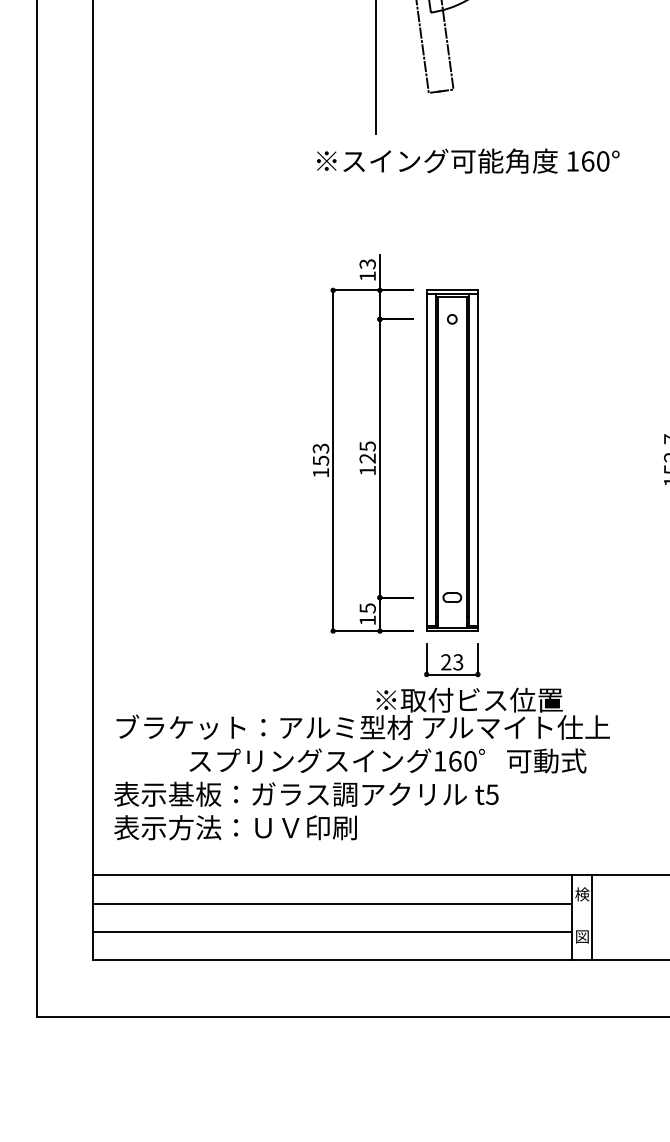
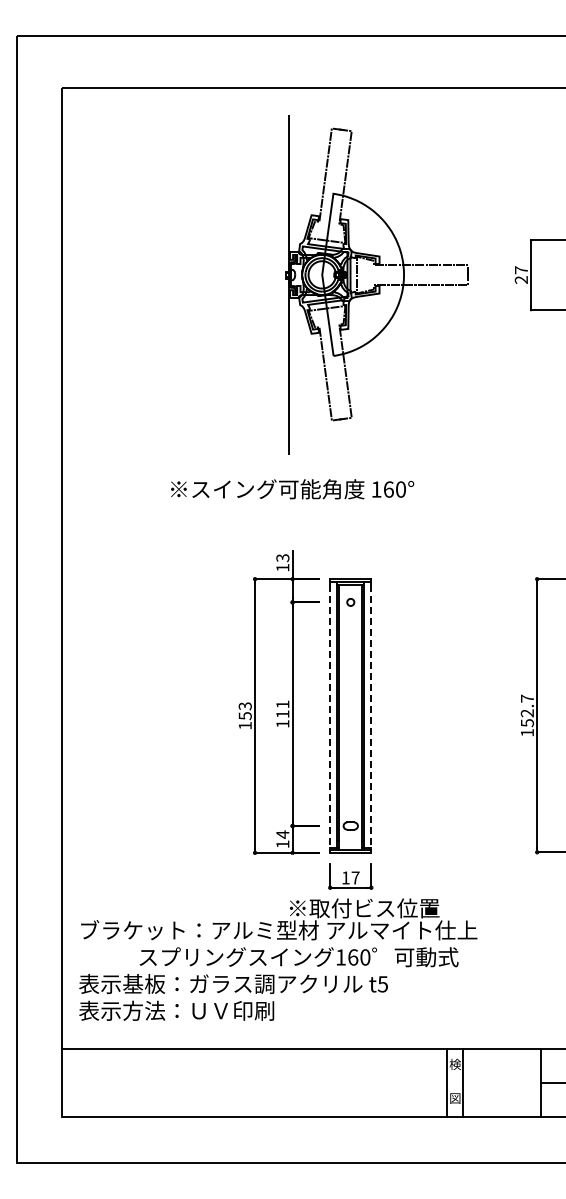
text: (468, 161) -> (292, 489), moved
text: (367, 452) -> (282, 709), 125 -> 111
line: (427, 465) -> (330, 719), solid -> dashed
line: (478, 465) -> (371, 719), solid -> dashed
text: (367, 608) -> (282, 834), 15 -> 14
text: (451, 661) -> (350, 877), 23 -> 17
line: (332, 903) -> (254, 1071), removed
line: (332, 931) -> (254, 1094), removed

